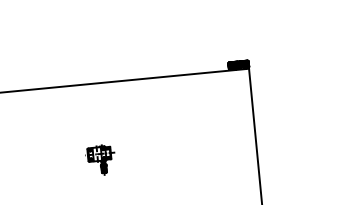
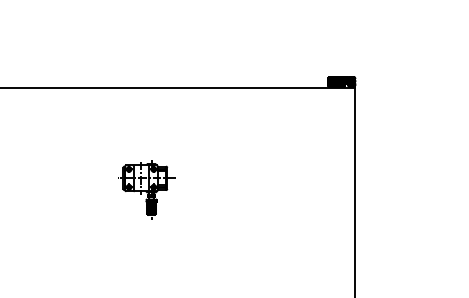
part: (100, 159) -> (146, 189), size x1.43

